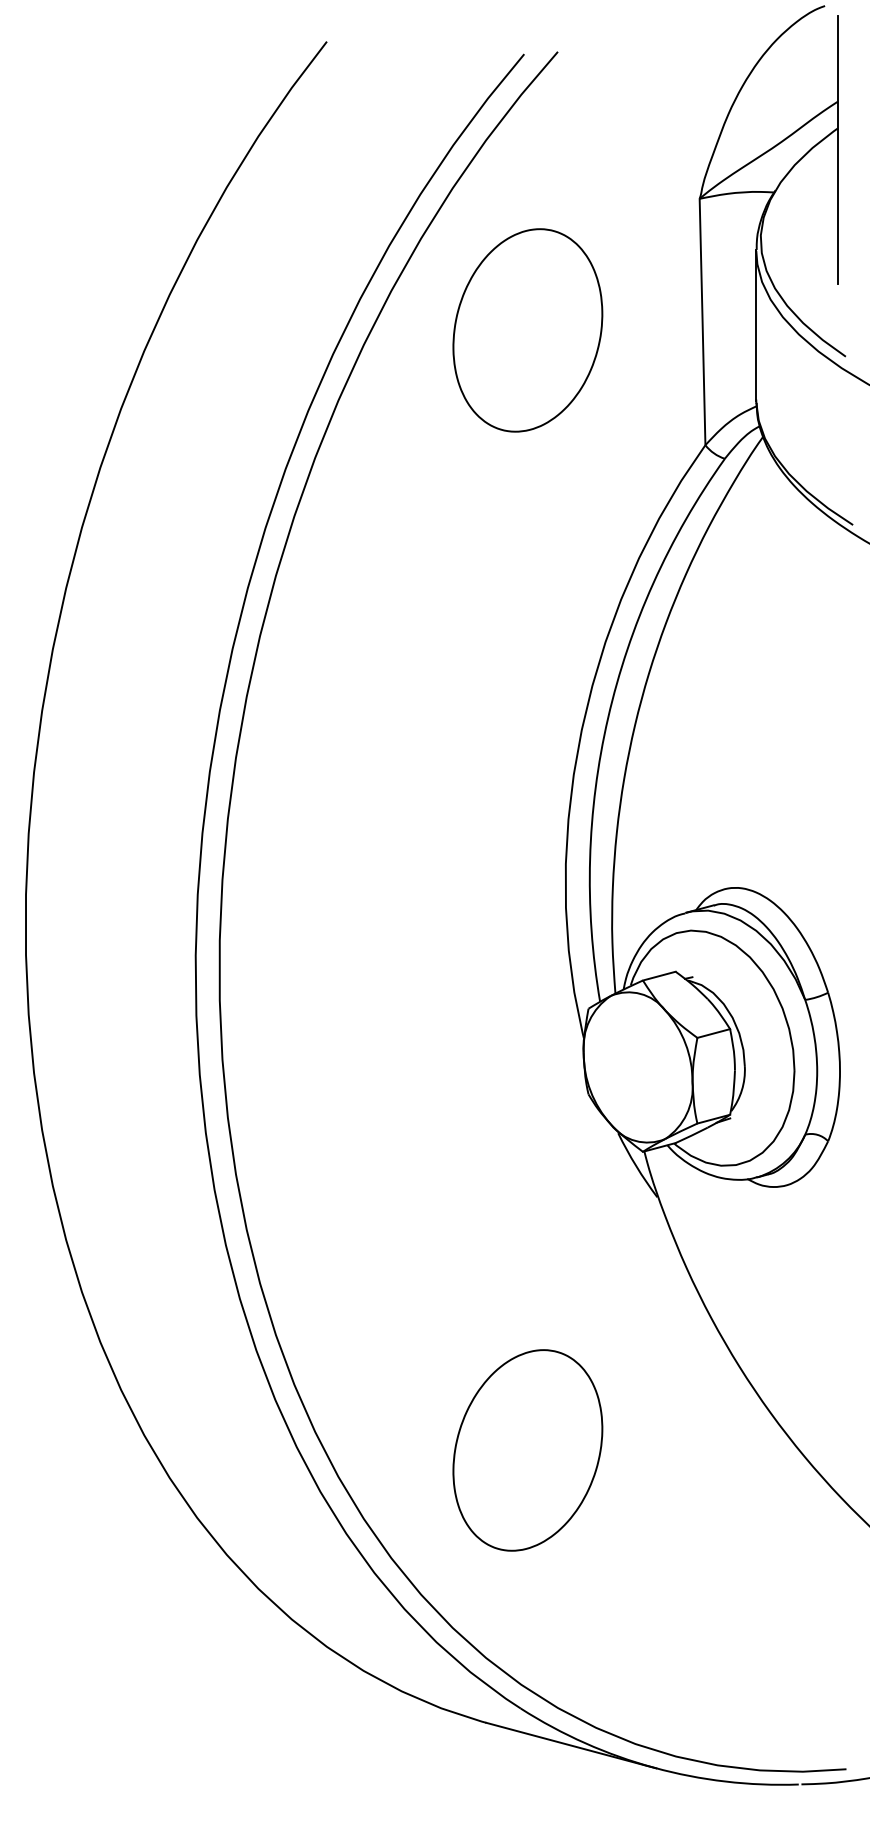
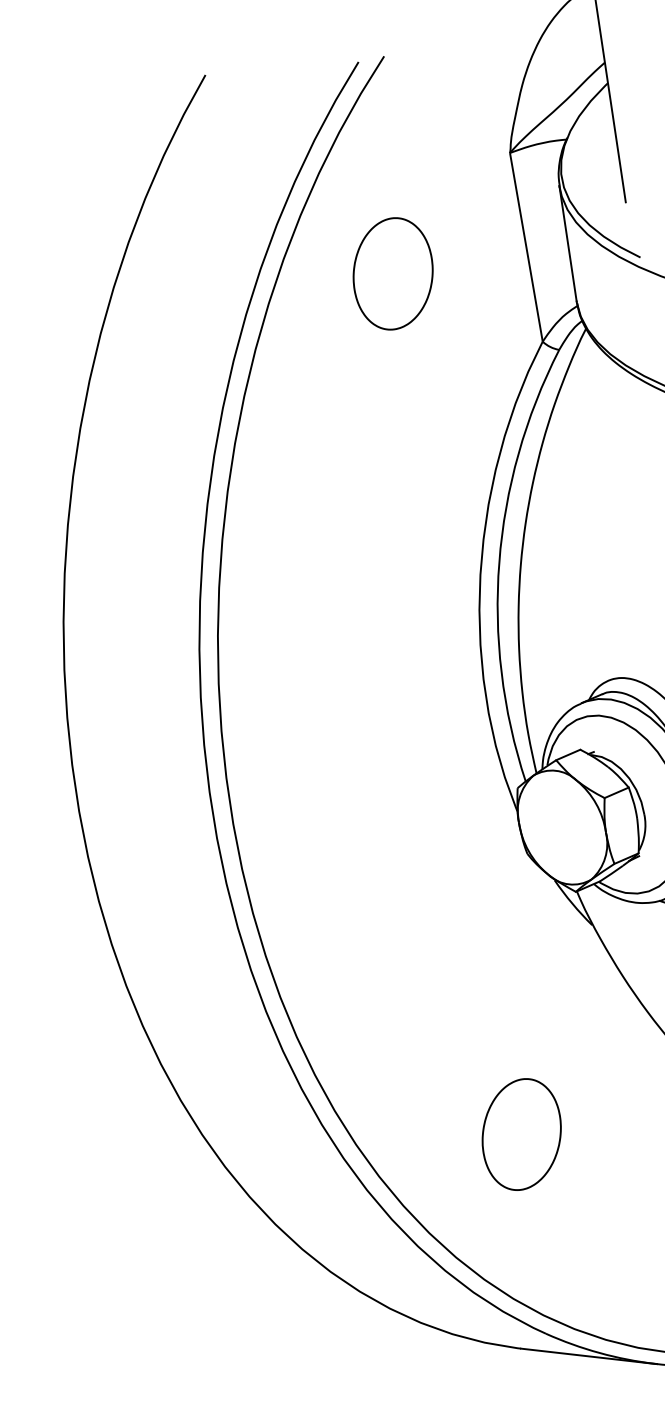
part: (527, 330) -> (392, 273), size x0.7
part: (527, 1450) -> (521, 1134), size x0.7

